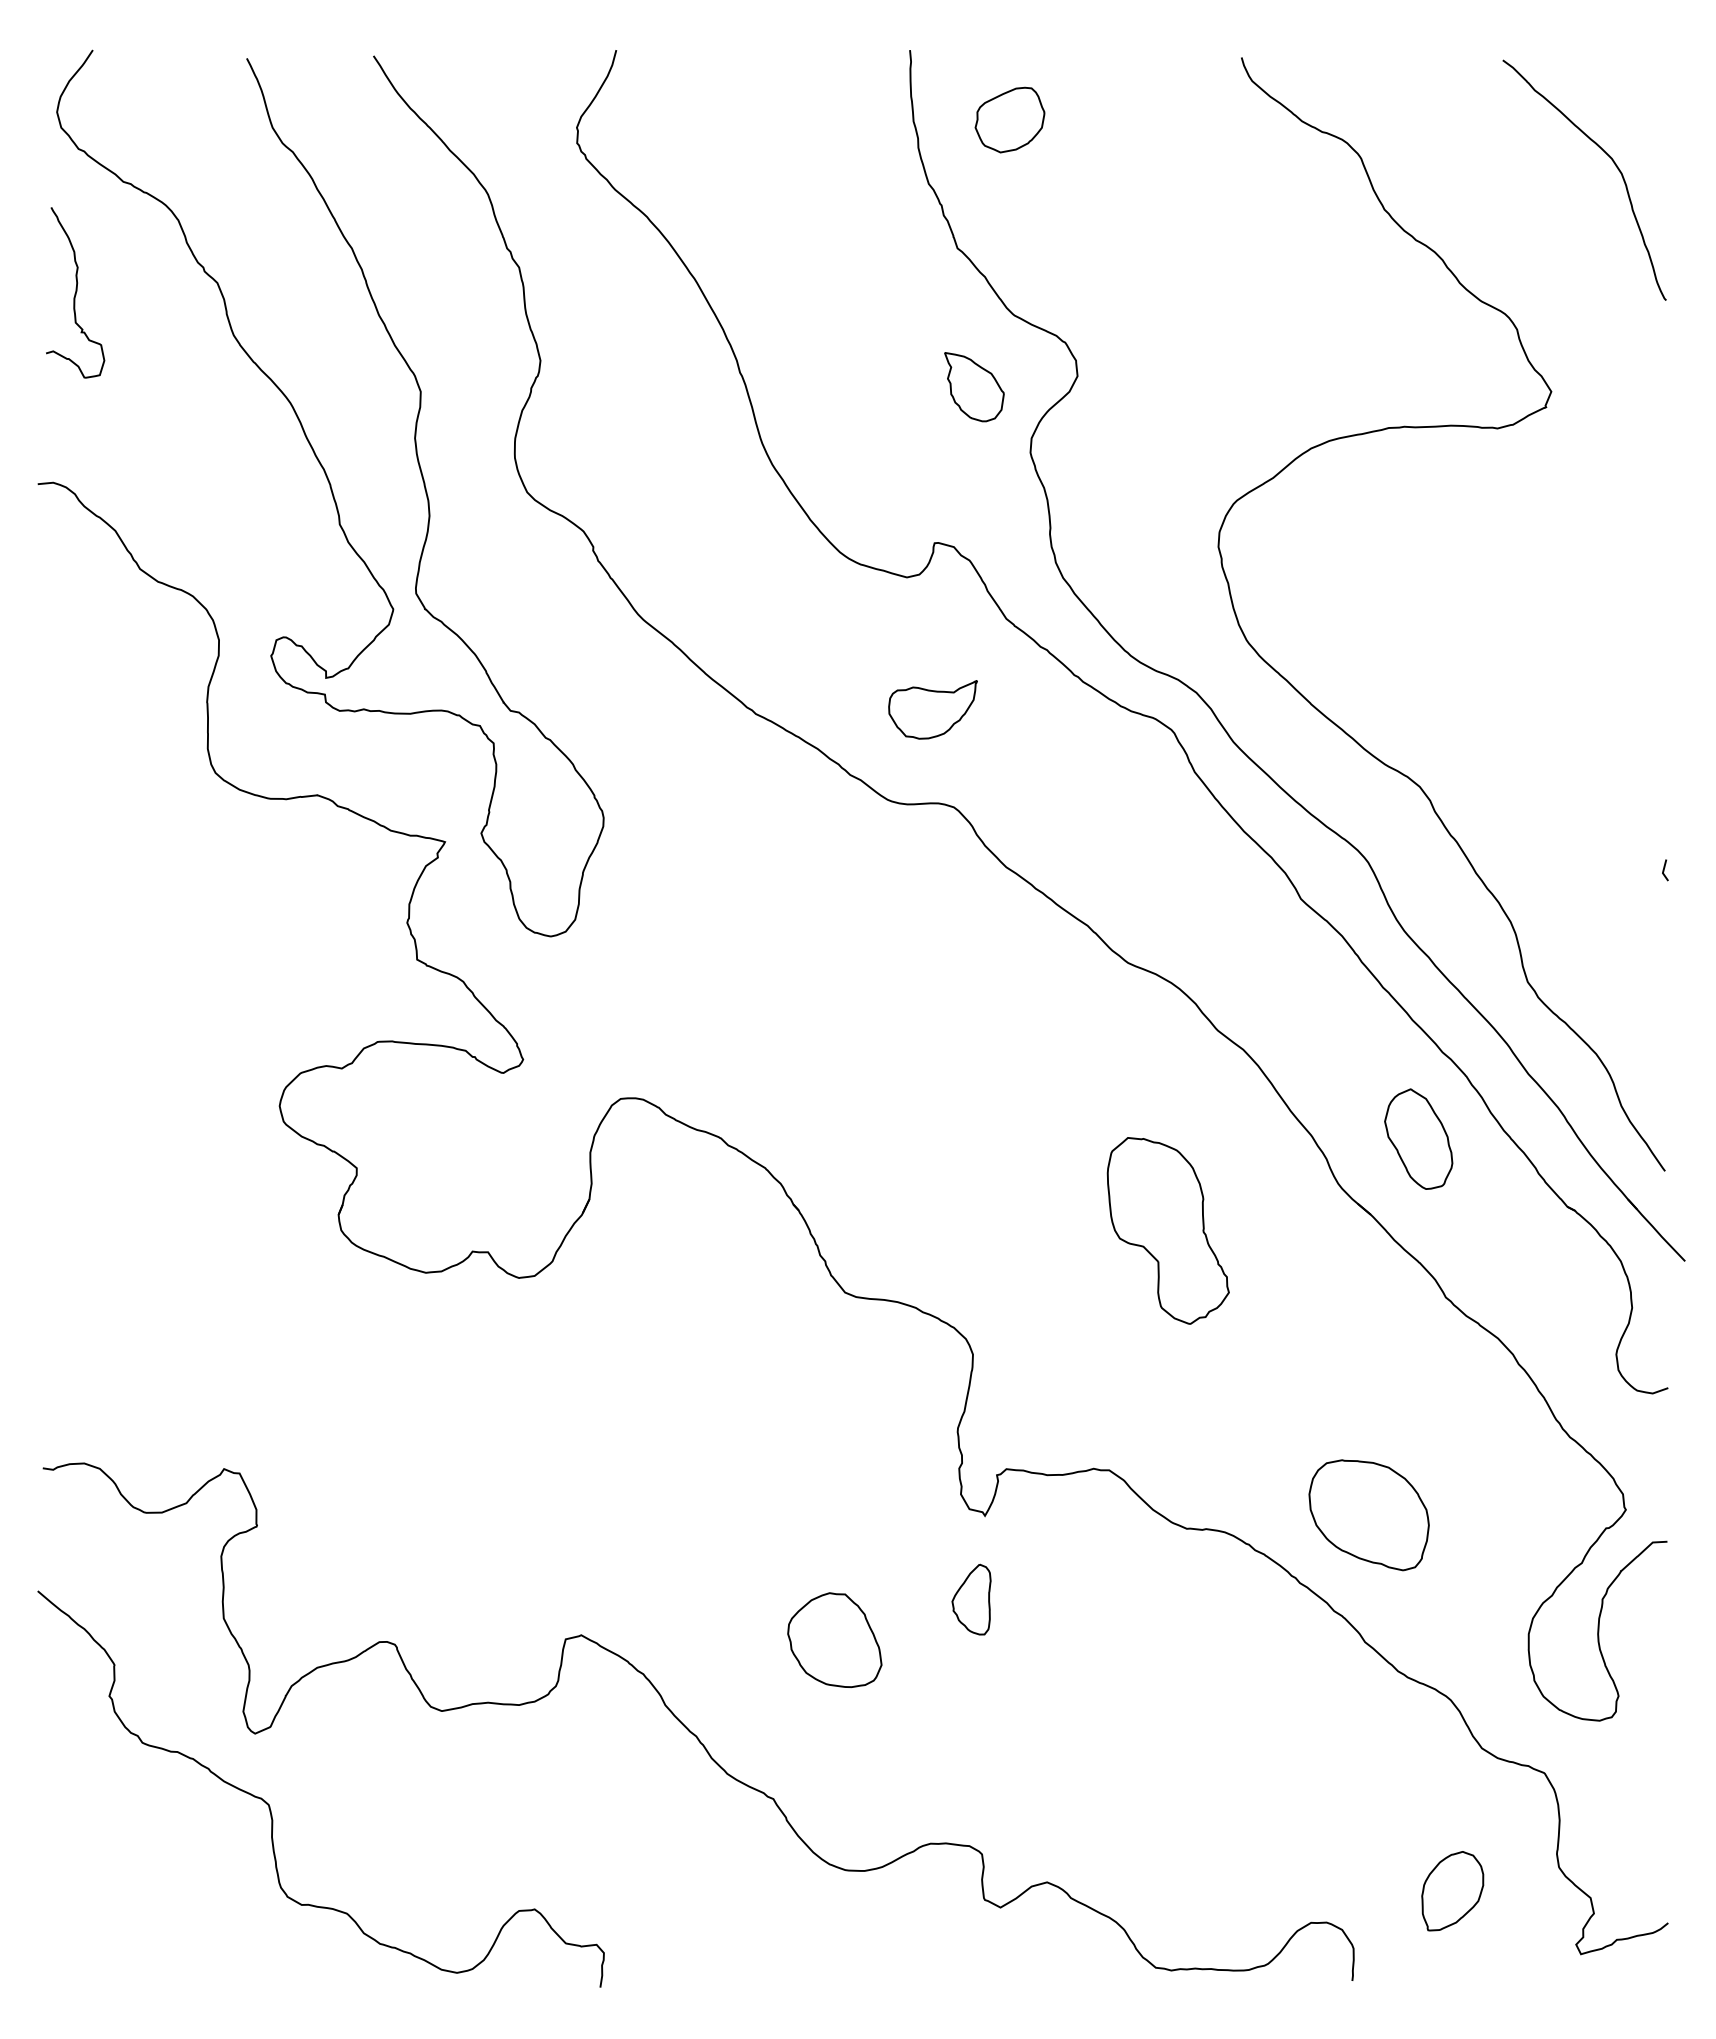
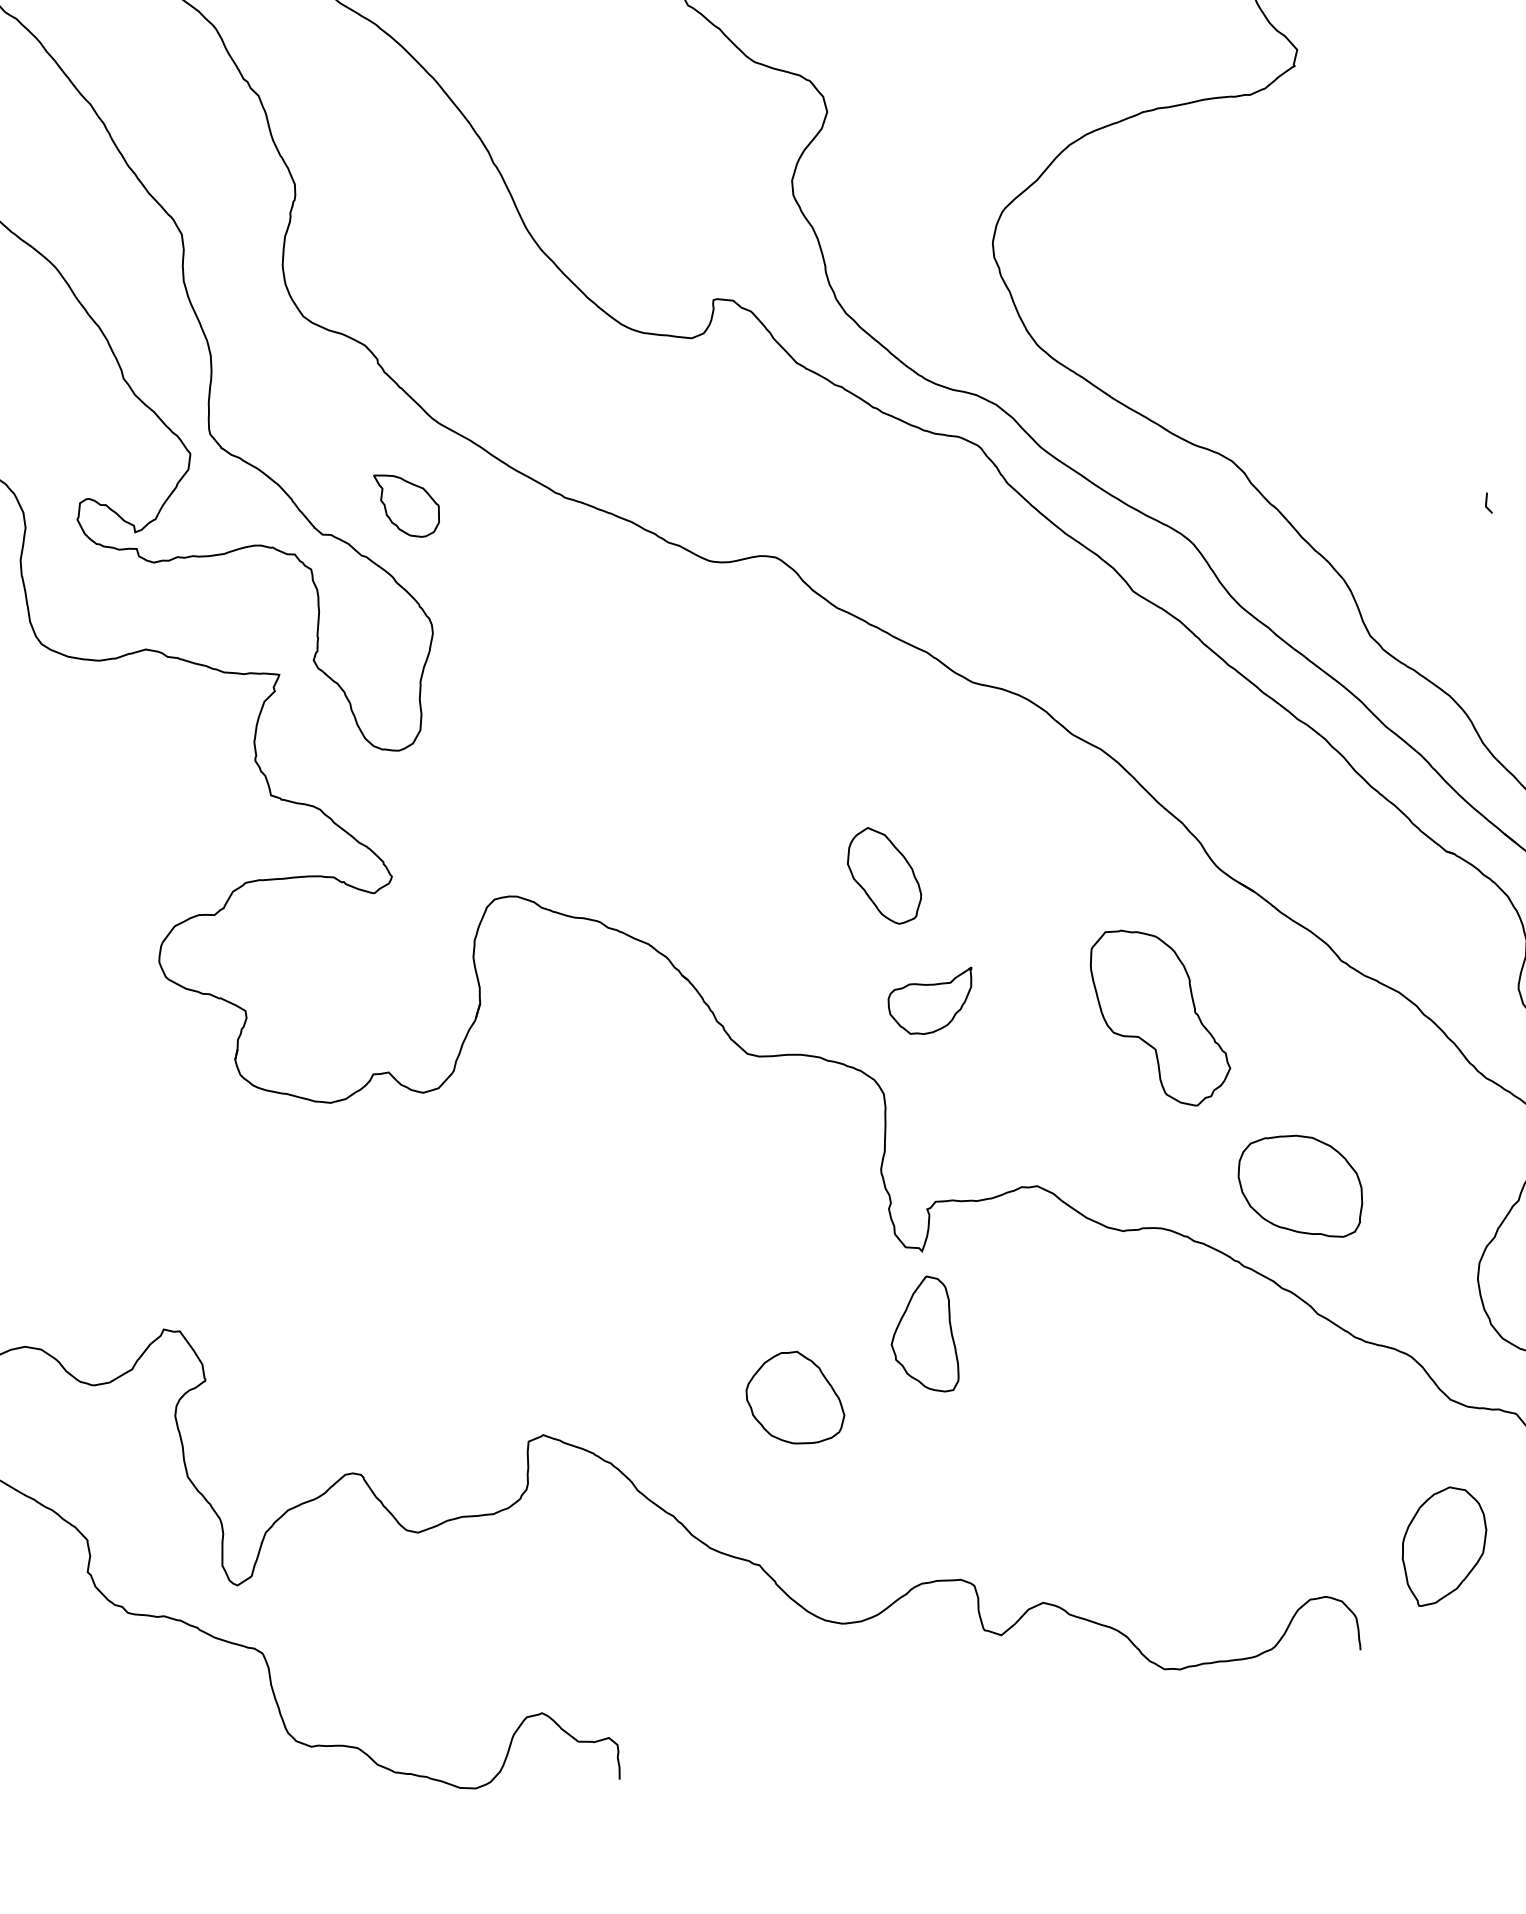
part: (974, 387) -> (408, 504), moved
part: (932, 709) -> (932, 1003), moved
part: (1418, 1138) -> (883, 875), moved
part: (1167, 1230) -> (1159, 1017), moved
part: (971, 1599) -> (922, 1336), size x1.67
part: (1452, 1891) -> (1444, 1545), size x1.43

